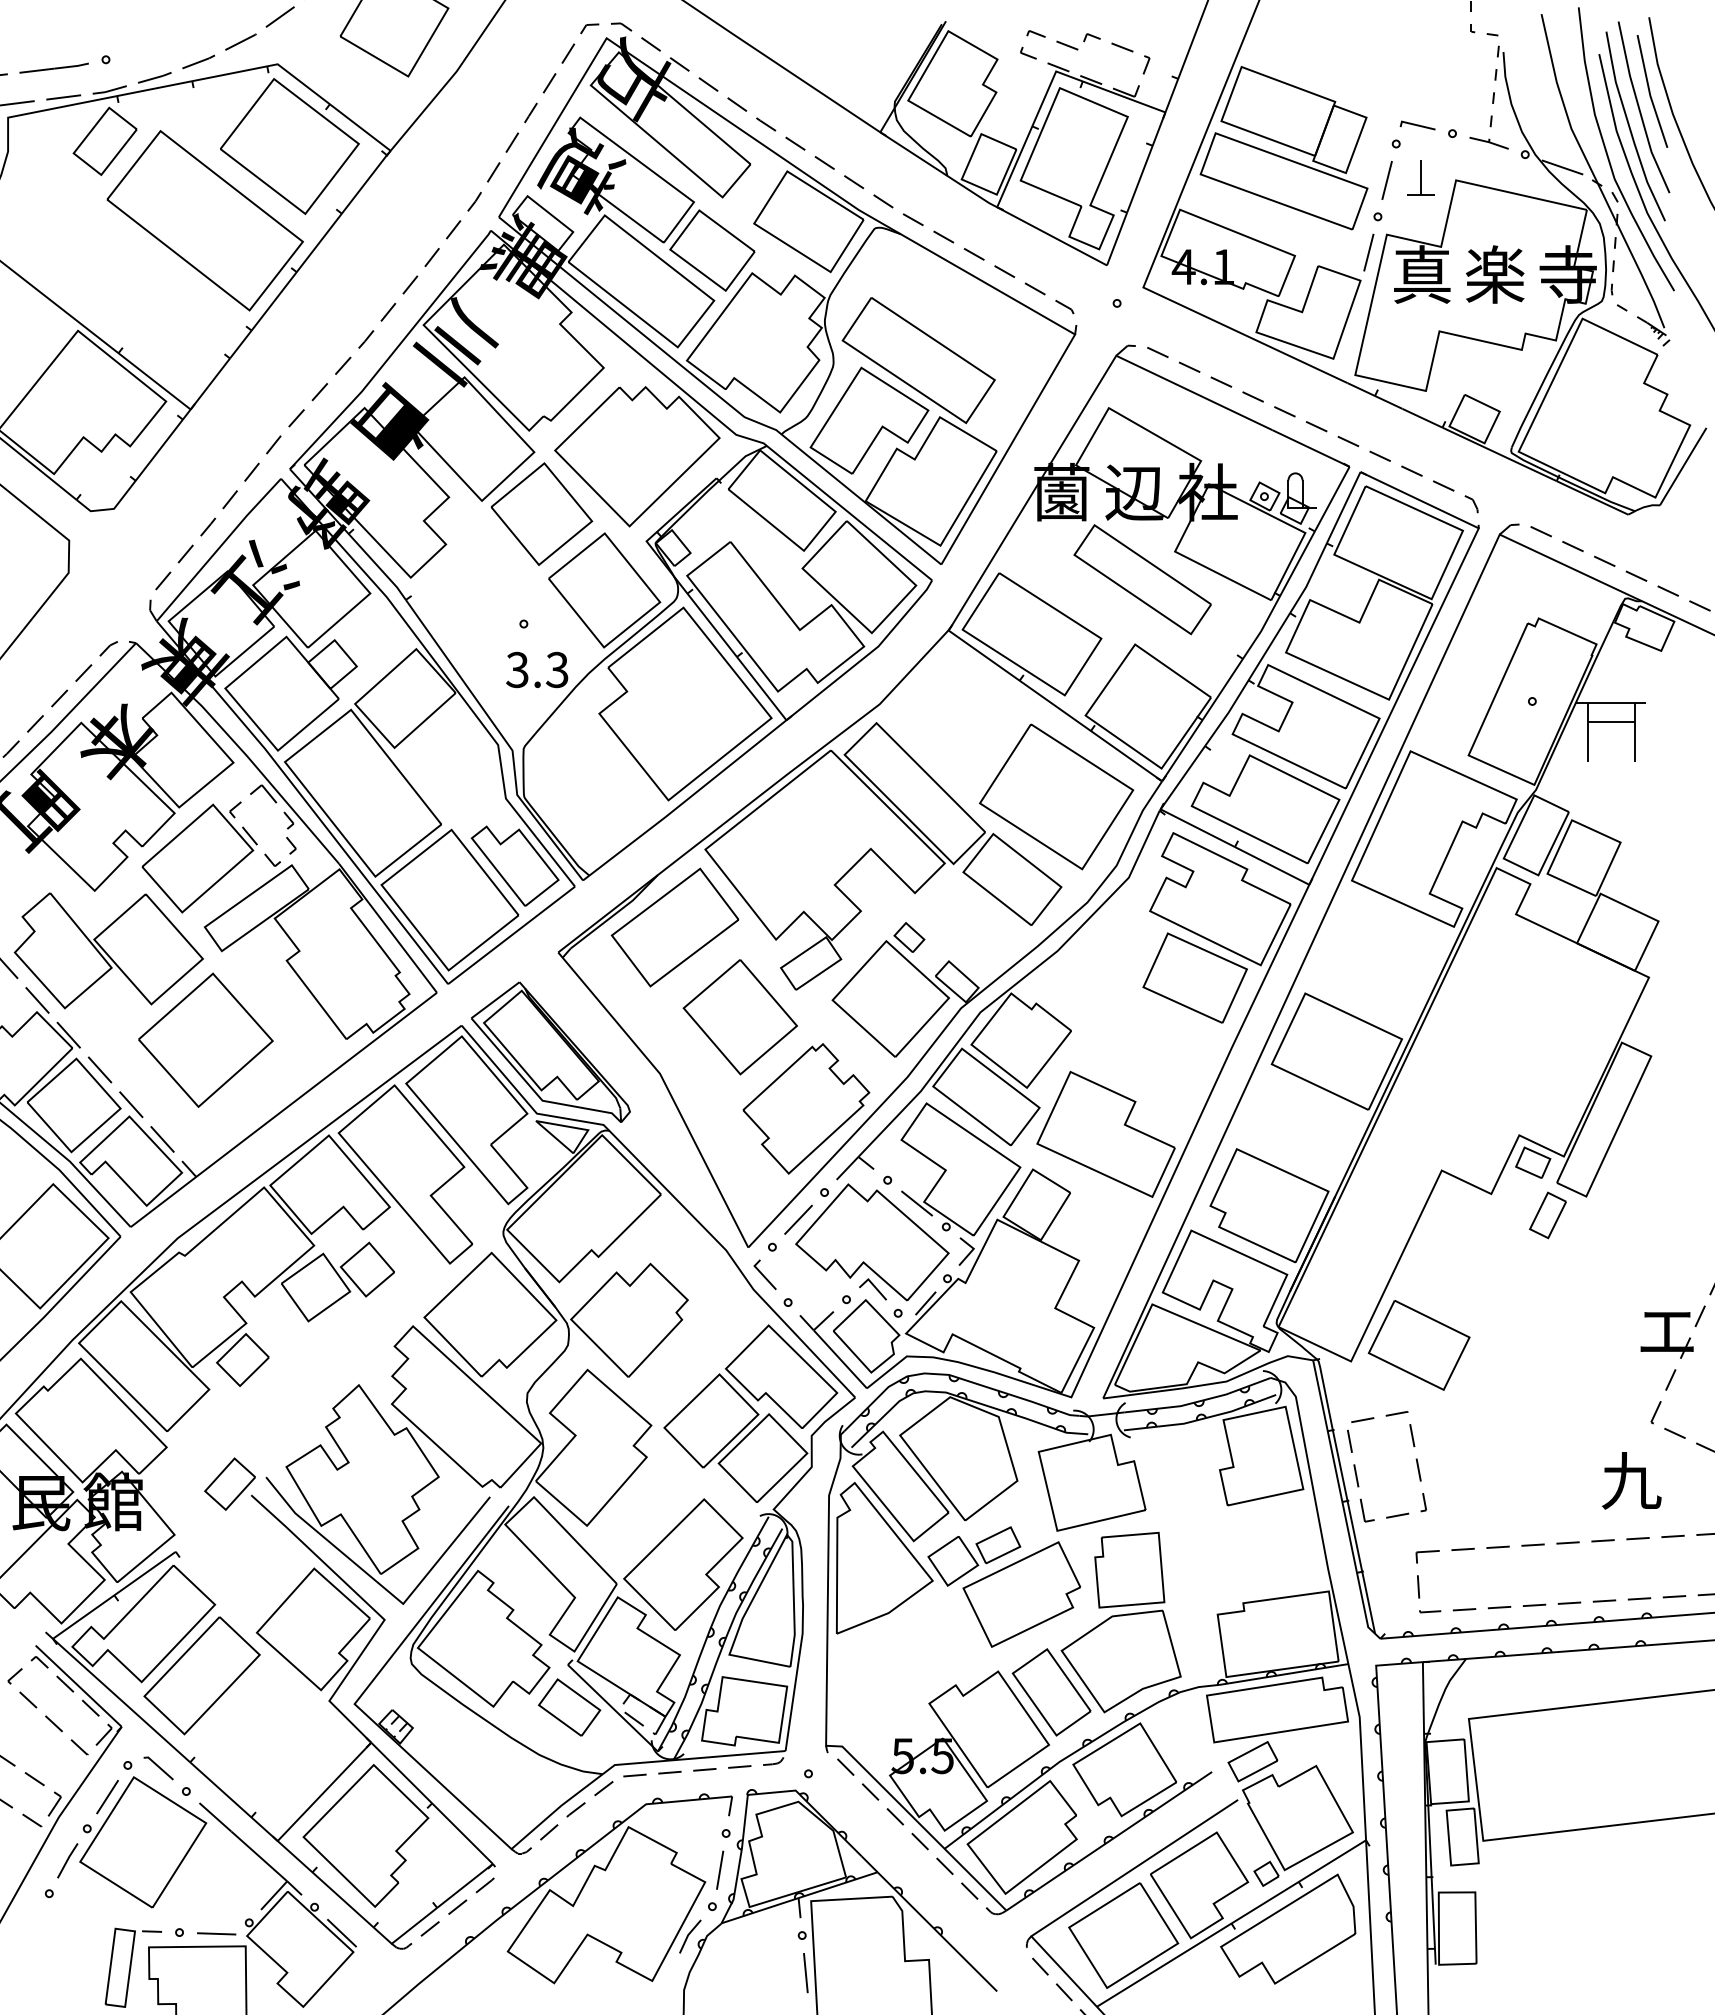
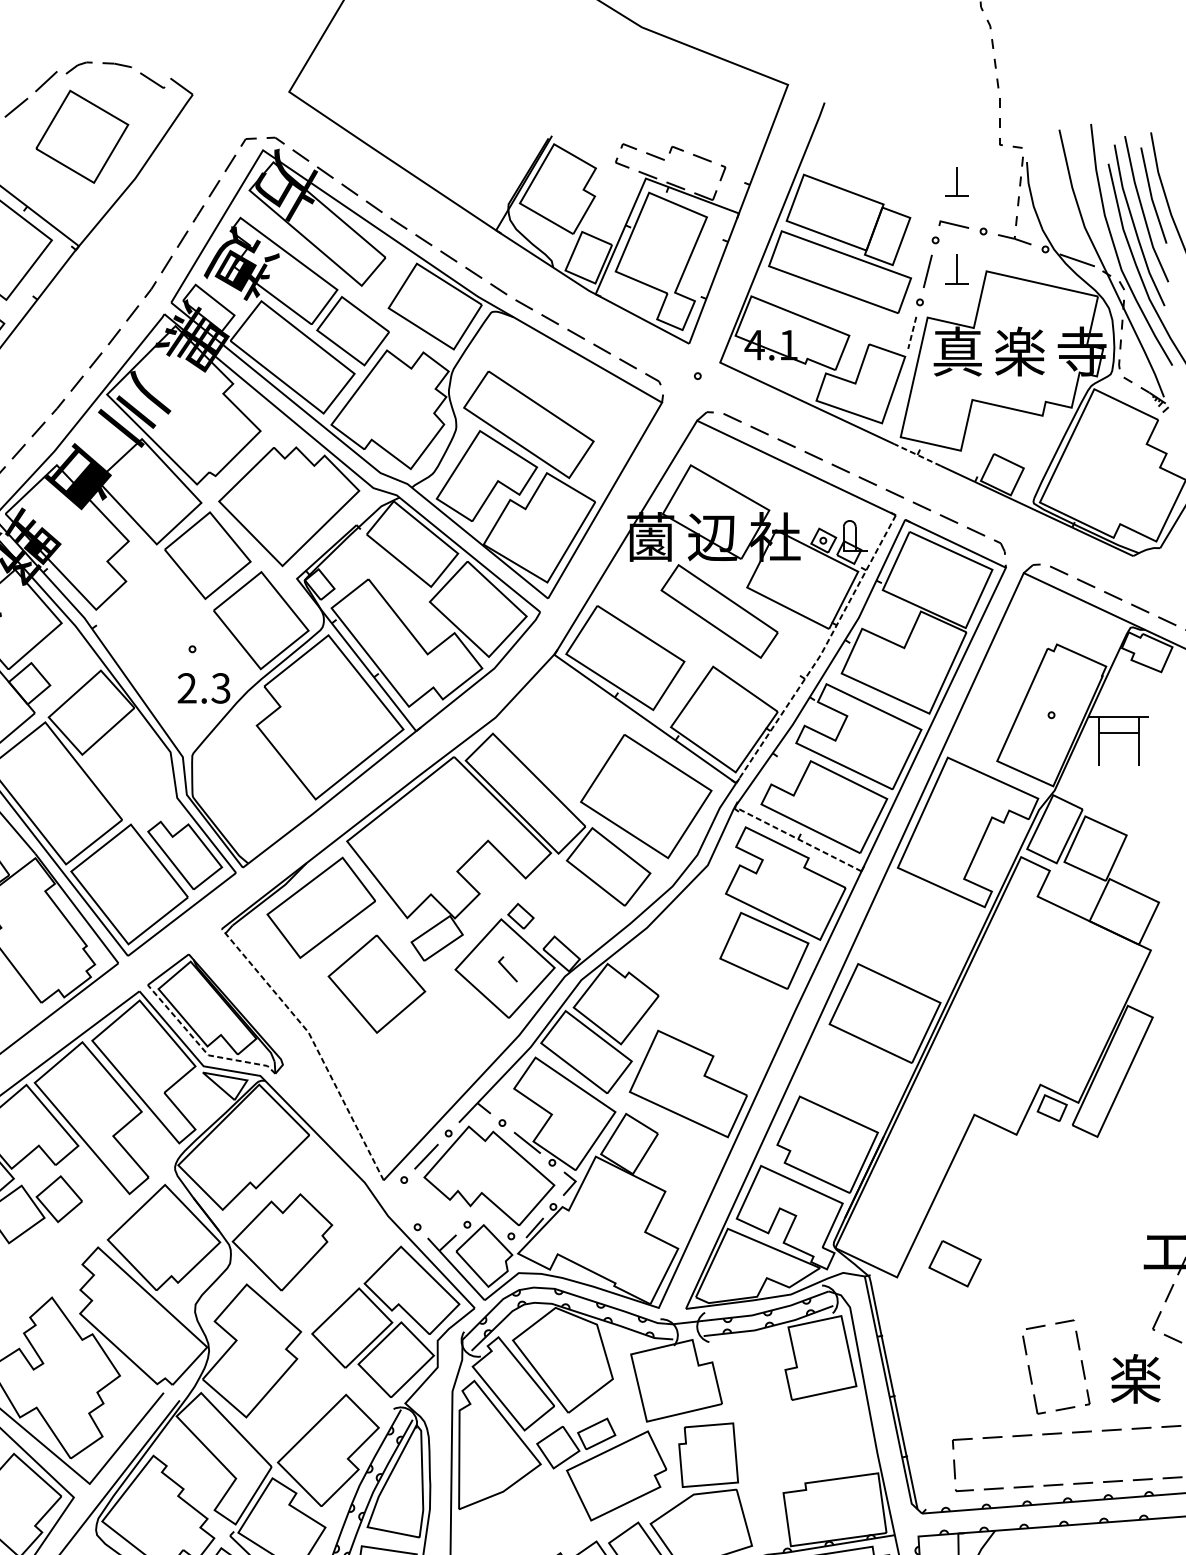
part: (1420, 74) -> (956, 181), added
line: (1368, 253) -> (911, 333), solid -> dashed
line: (1374, 395) -> (917, 454), solid -> dashed
line: (1262, 628) -> (821, 653), solid -> dashed
text: (517, 670) -> (187, 688), 3.3 -> 2.3
line: (1234, 846) -> (797, 838), solid -> dashed
line: (667, 1088) -> (314, 1044), solid -> dashed
line: (535, 1092) -> (202, 1048), solid -> dashed
part: (806, 1108) -> (433, 1061), removed
part: (1547, 1215) -> (1064, 1153), removed
line: (763, 1274) -> (506, 969), moved
line: (874, 1287) -> (491, 1214), removed
part: (1418, 1345) -> (954, 1263), size x0.6
part: (1415, 1459) -> (1080, 1360), moved
text: (1631, 1480) -> (1135, 1378), 九 -> 楽

